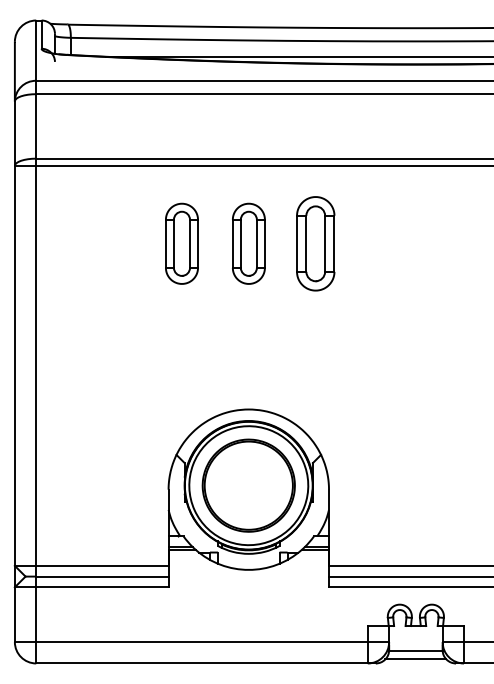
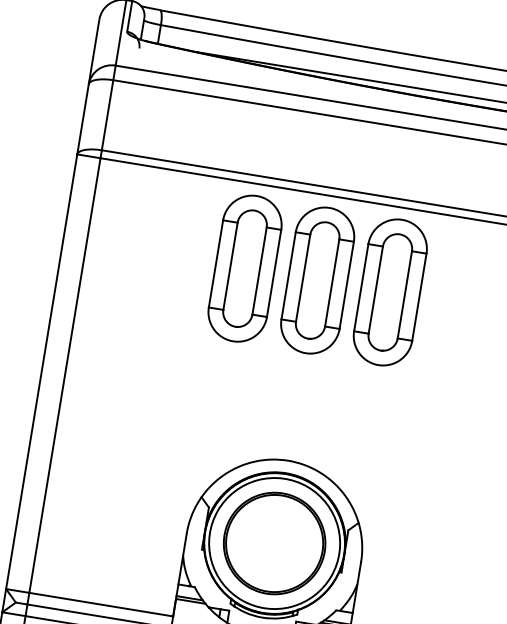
part: (181, 243) -> (244, 268), size x1.67
part: (248, 243) -> (317, 280), size x1.67
part: (315, 243) -> (390, 292), size x1.43

